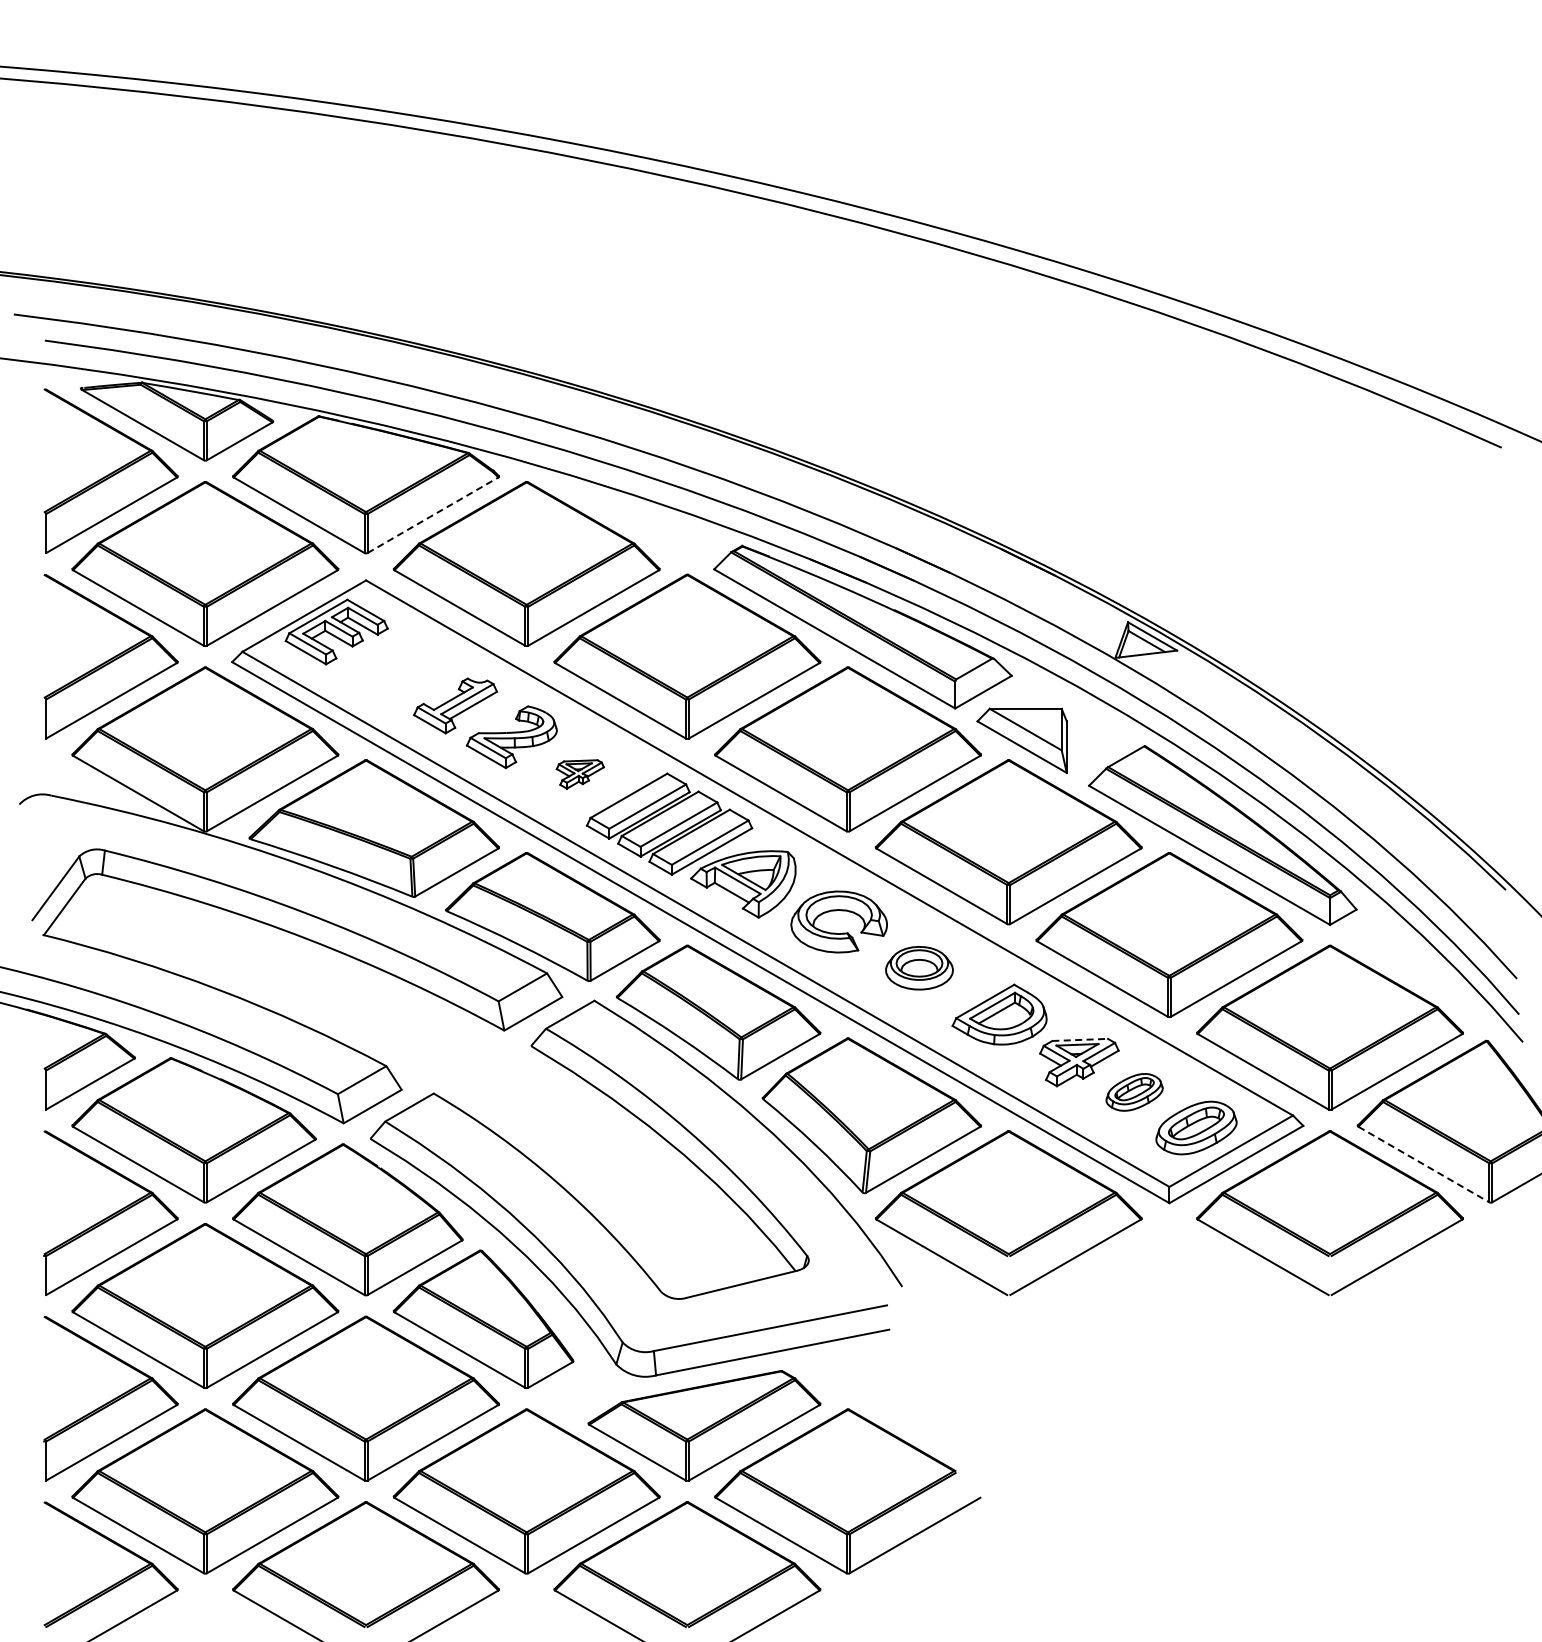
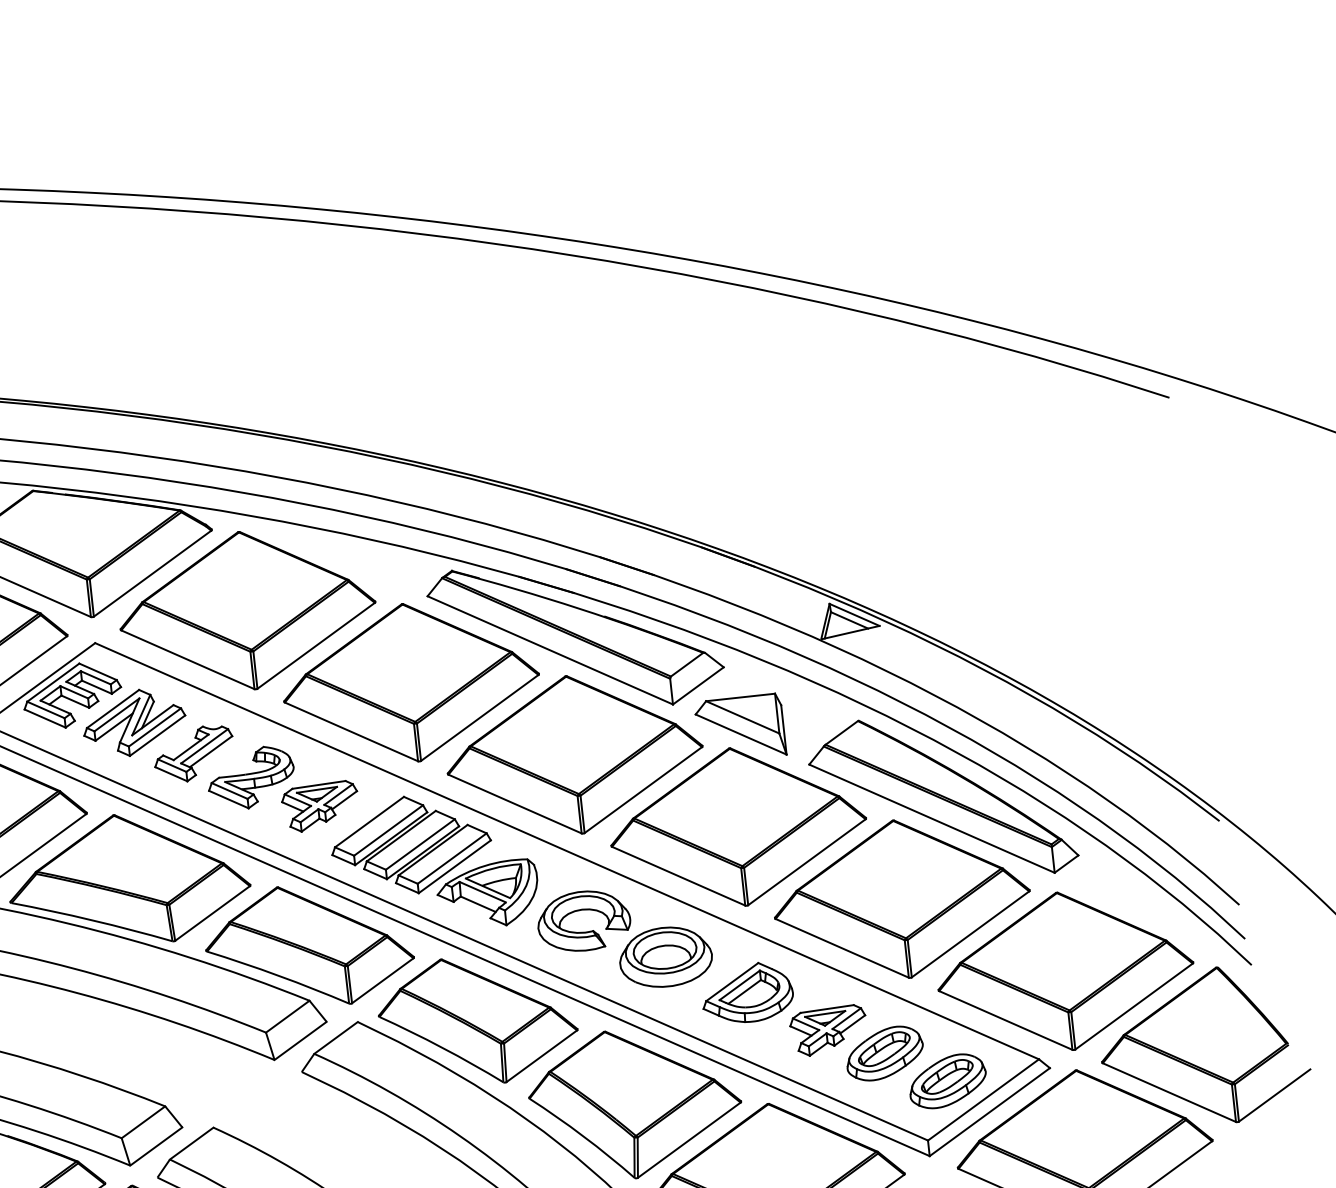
line: (433, 515) -> (153, 573), dashed -> solid
part: (397, 666) -> (134, 722), added
part: (580, 774) -> (320, 806), size x1.67
part: (919, 967) -> (665, 956), size x1.43
line: (1080, 1039) -> (827, 1008), dashed -> solid
part: (1134, 1092) -> (884, 1053), size x1.43
line: (1423, 1164) -> (1169, 1092), dashed -> solid

